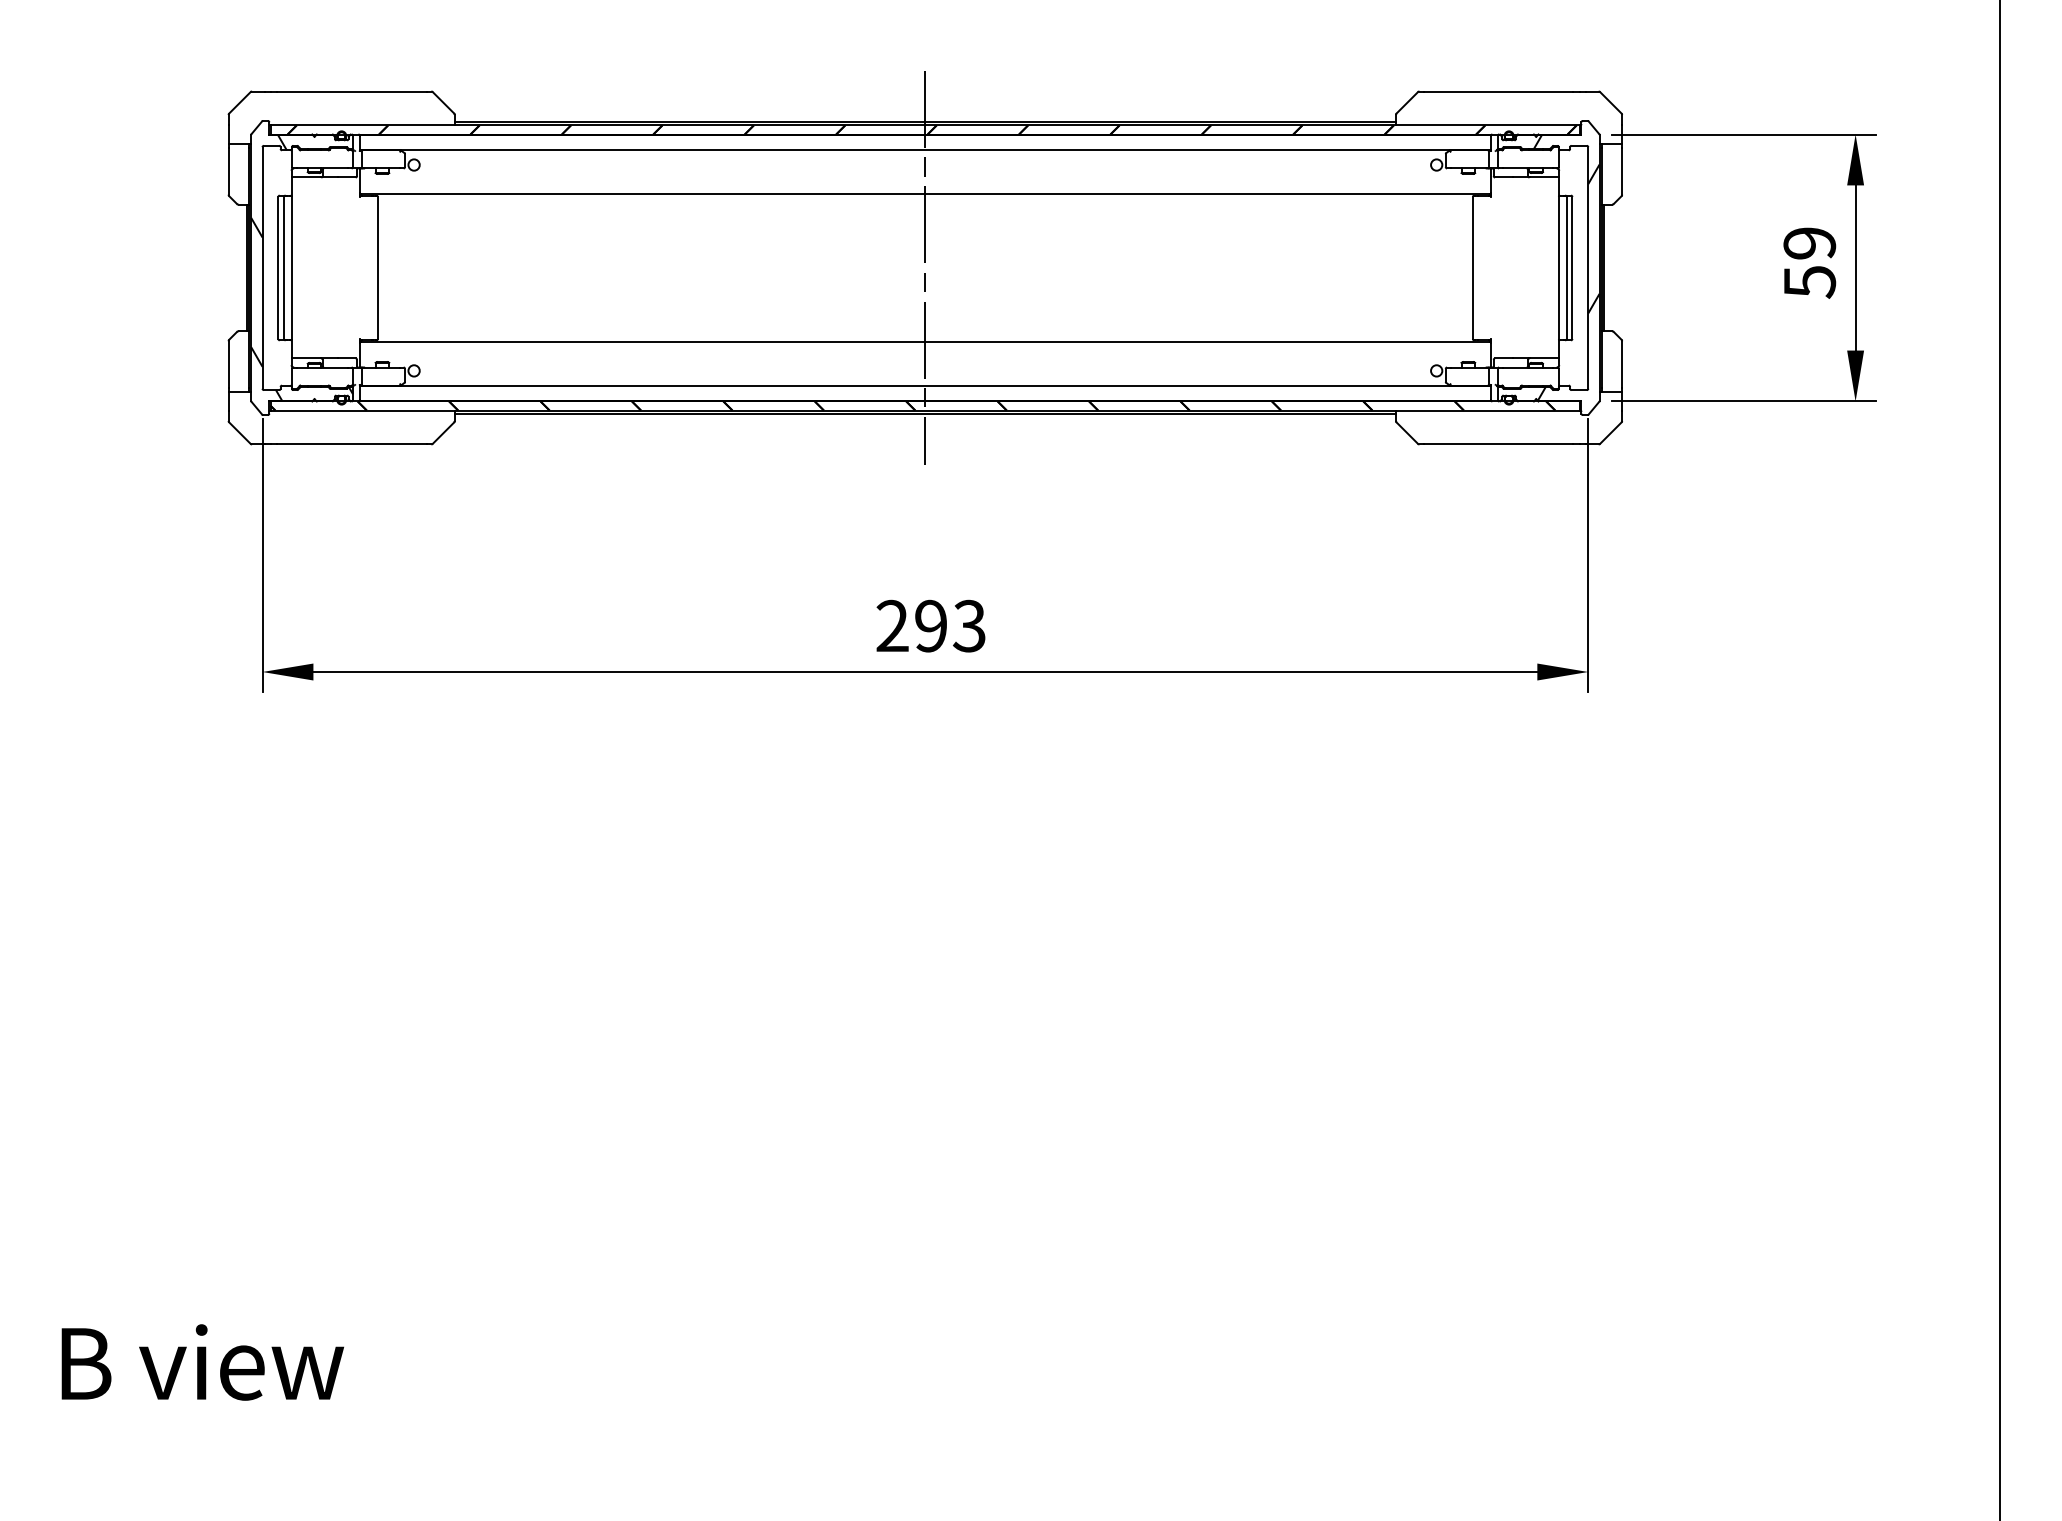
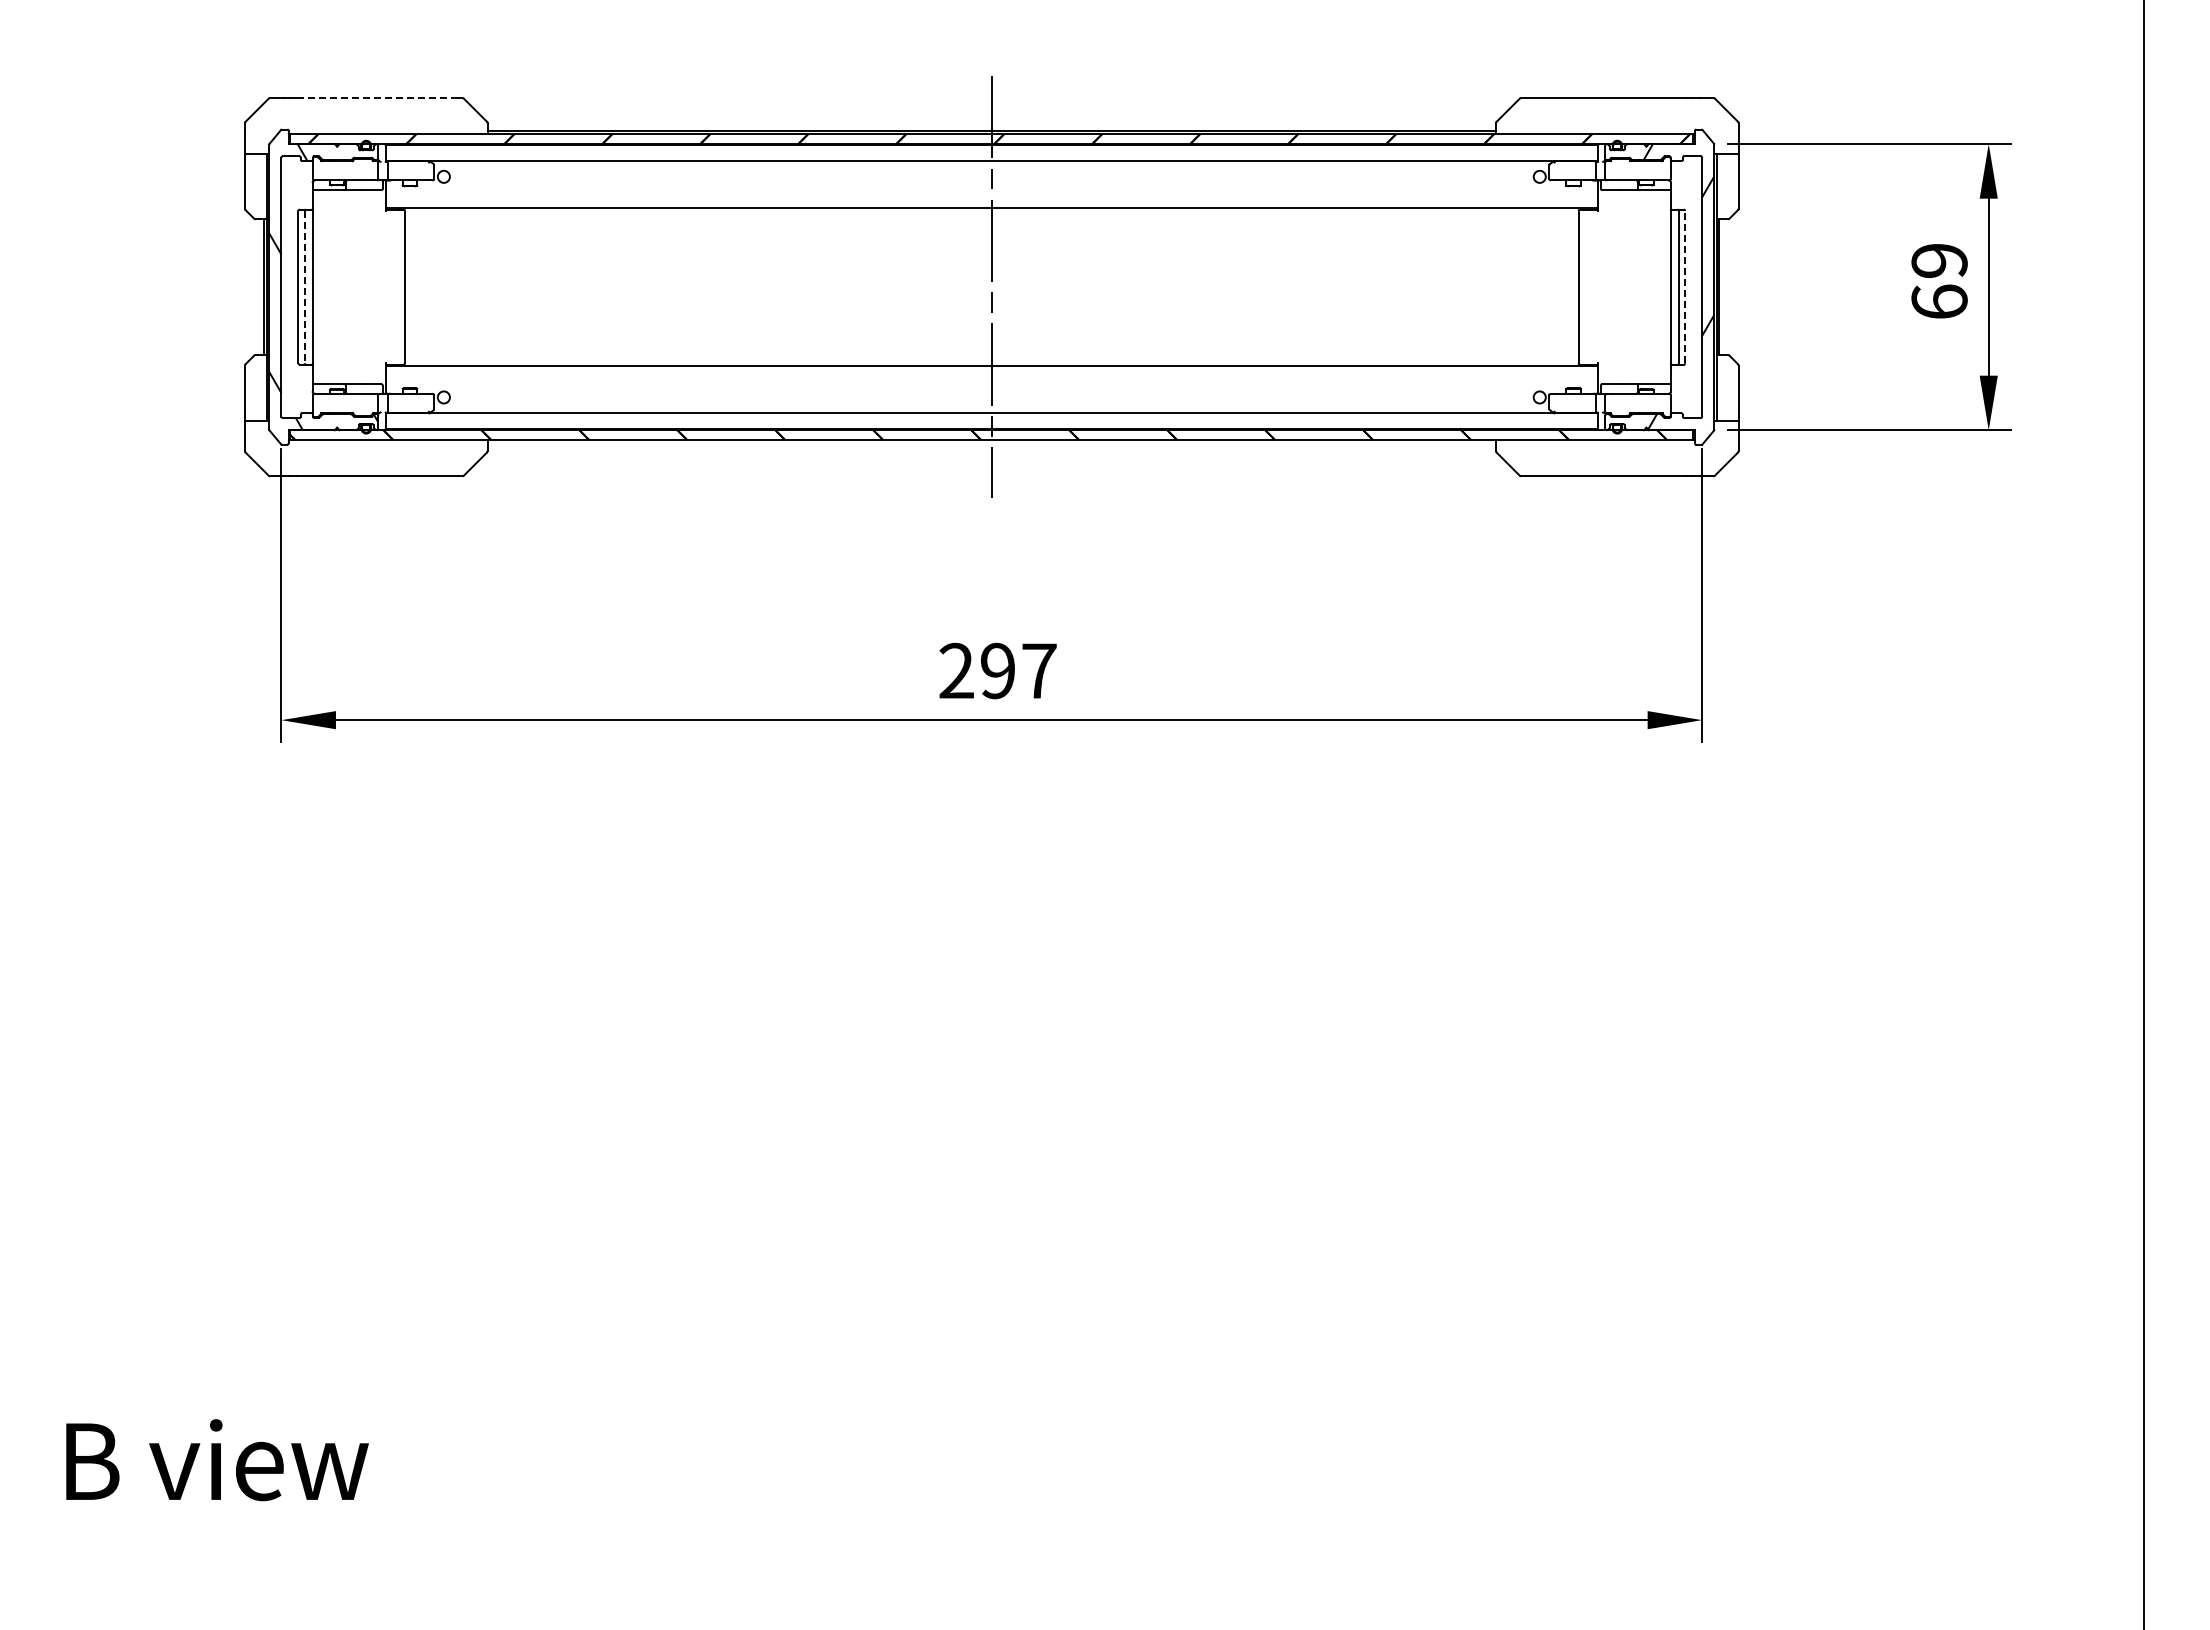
line: (352, 91) -> (377, 98), solid -> dashed
line: (1572, 267) -> (1685, 286), solid -> dashed
line: (284, 268) -> (304, 287), solid -> dashed
text: (1809, 282) -> (1939, 302), 59 -> 69
line: (925, 413) -> (991, 443), removed
text: (968, 625) -> (1038, 670), 293 -> 297

